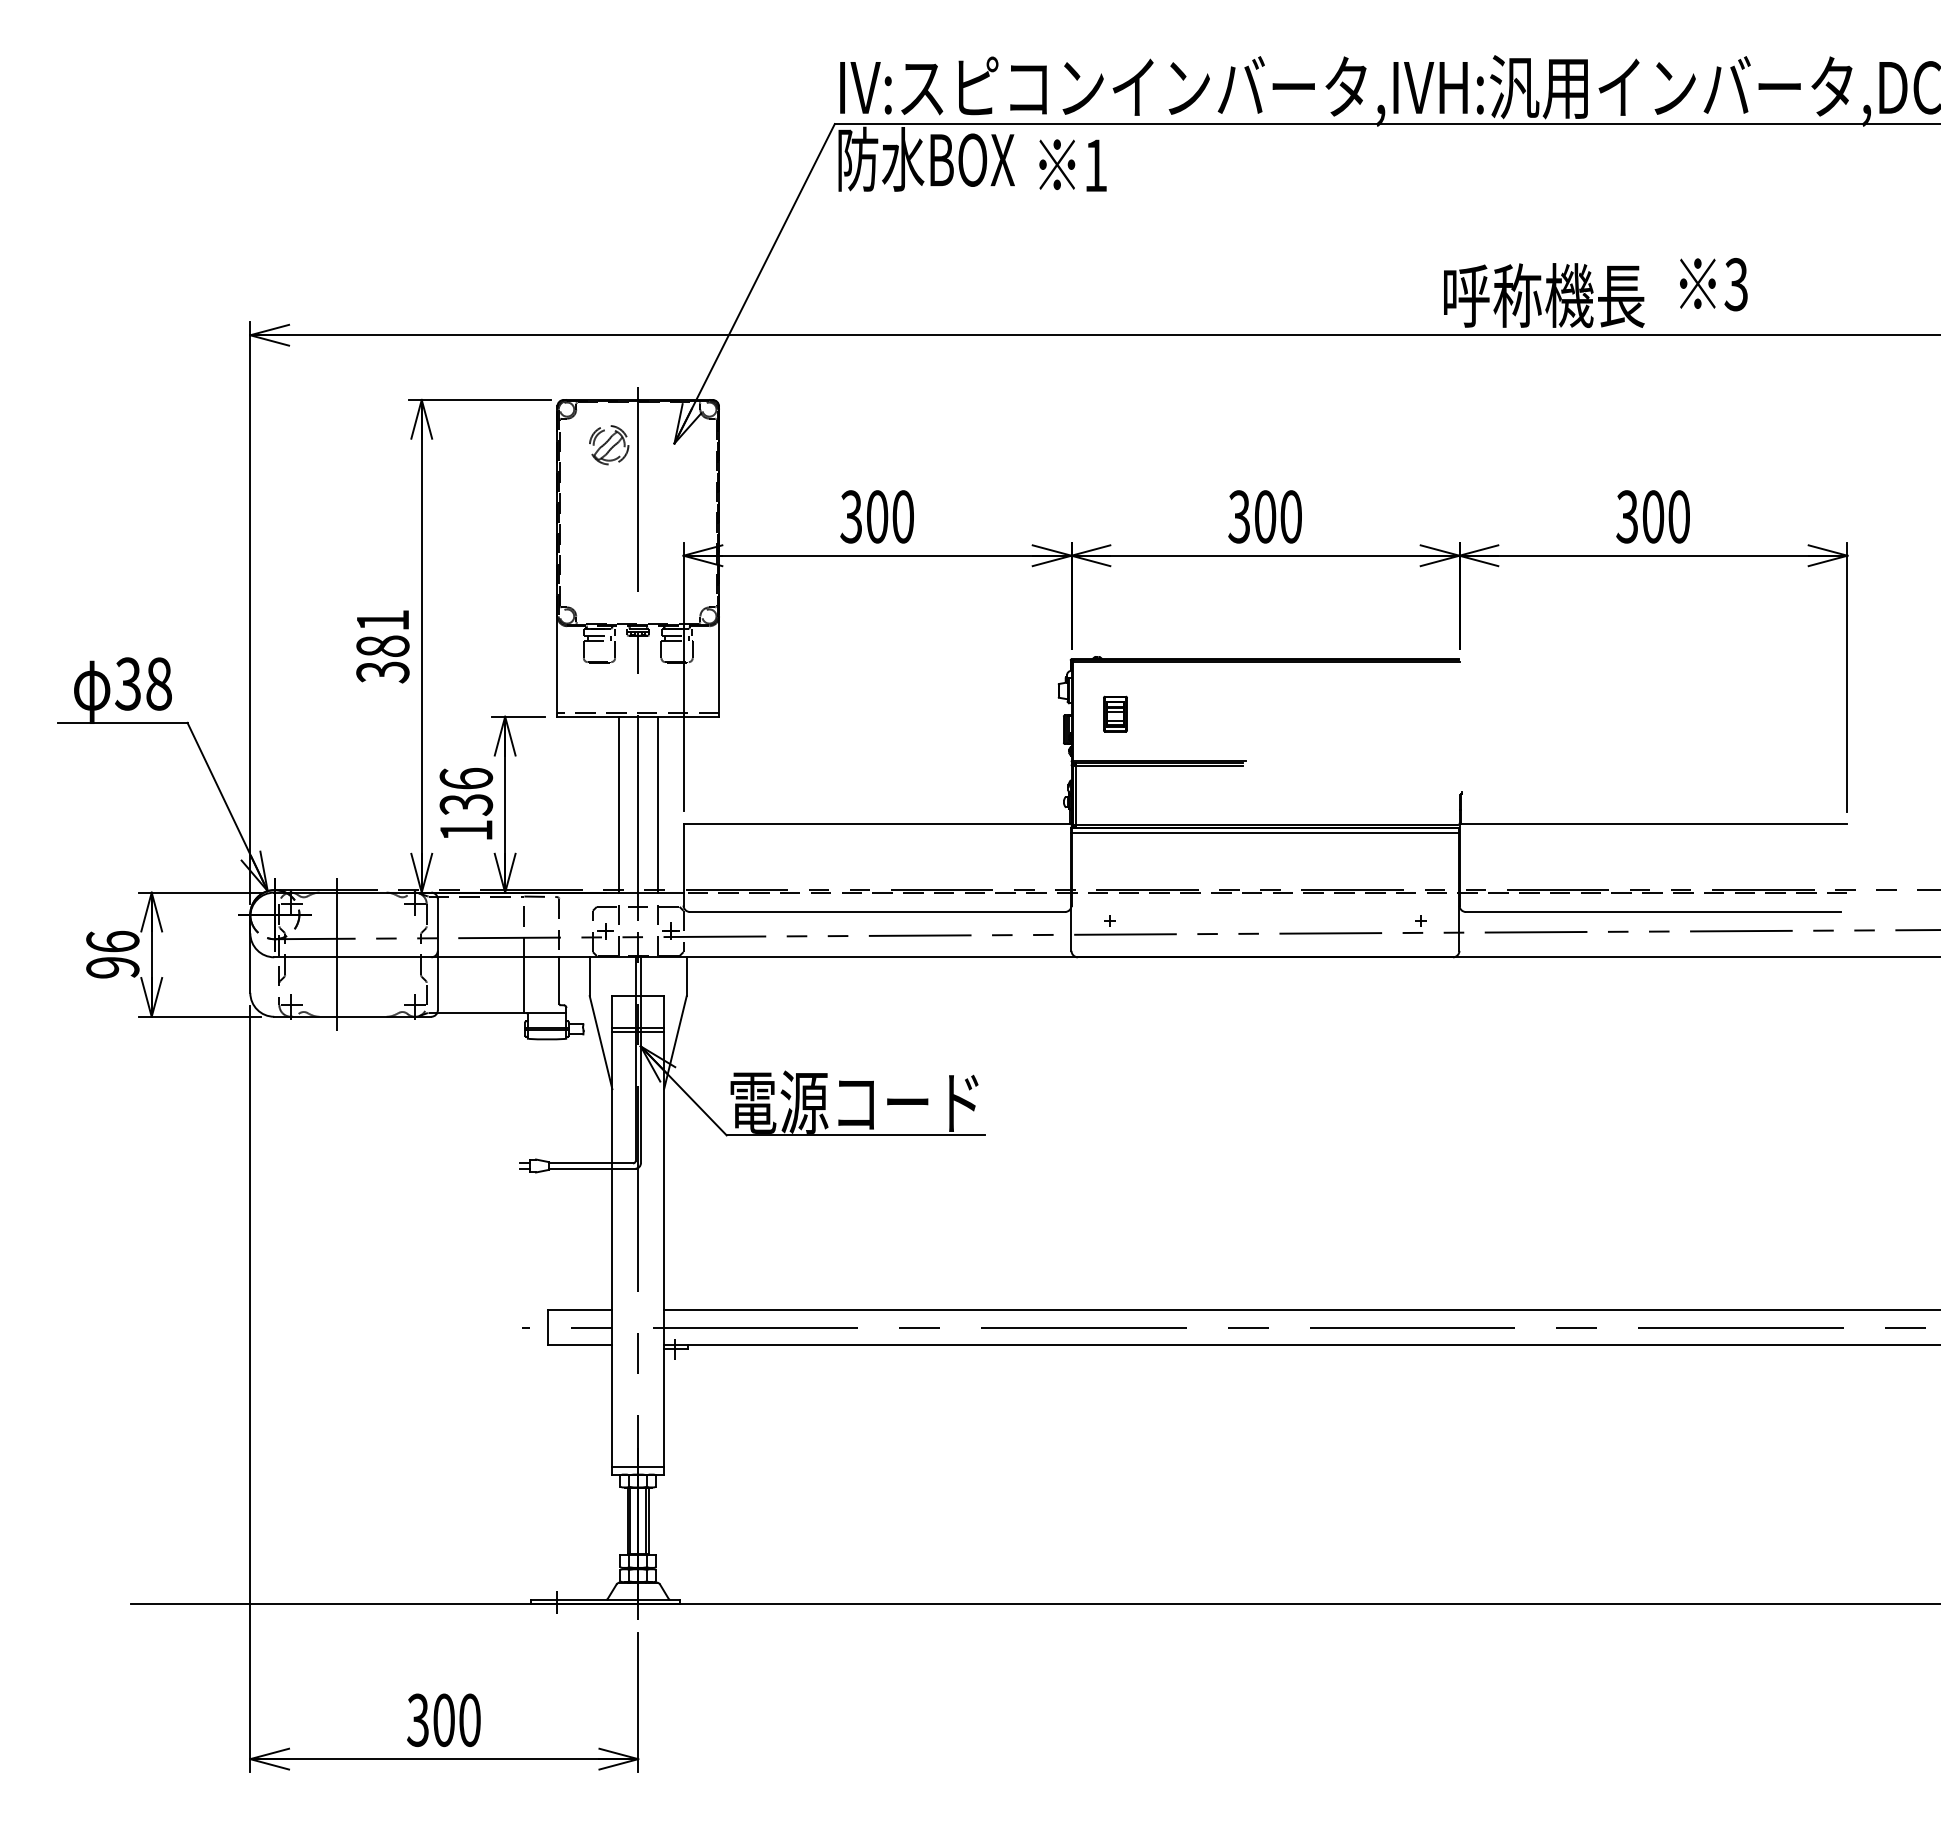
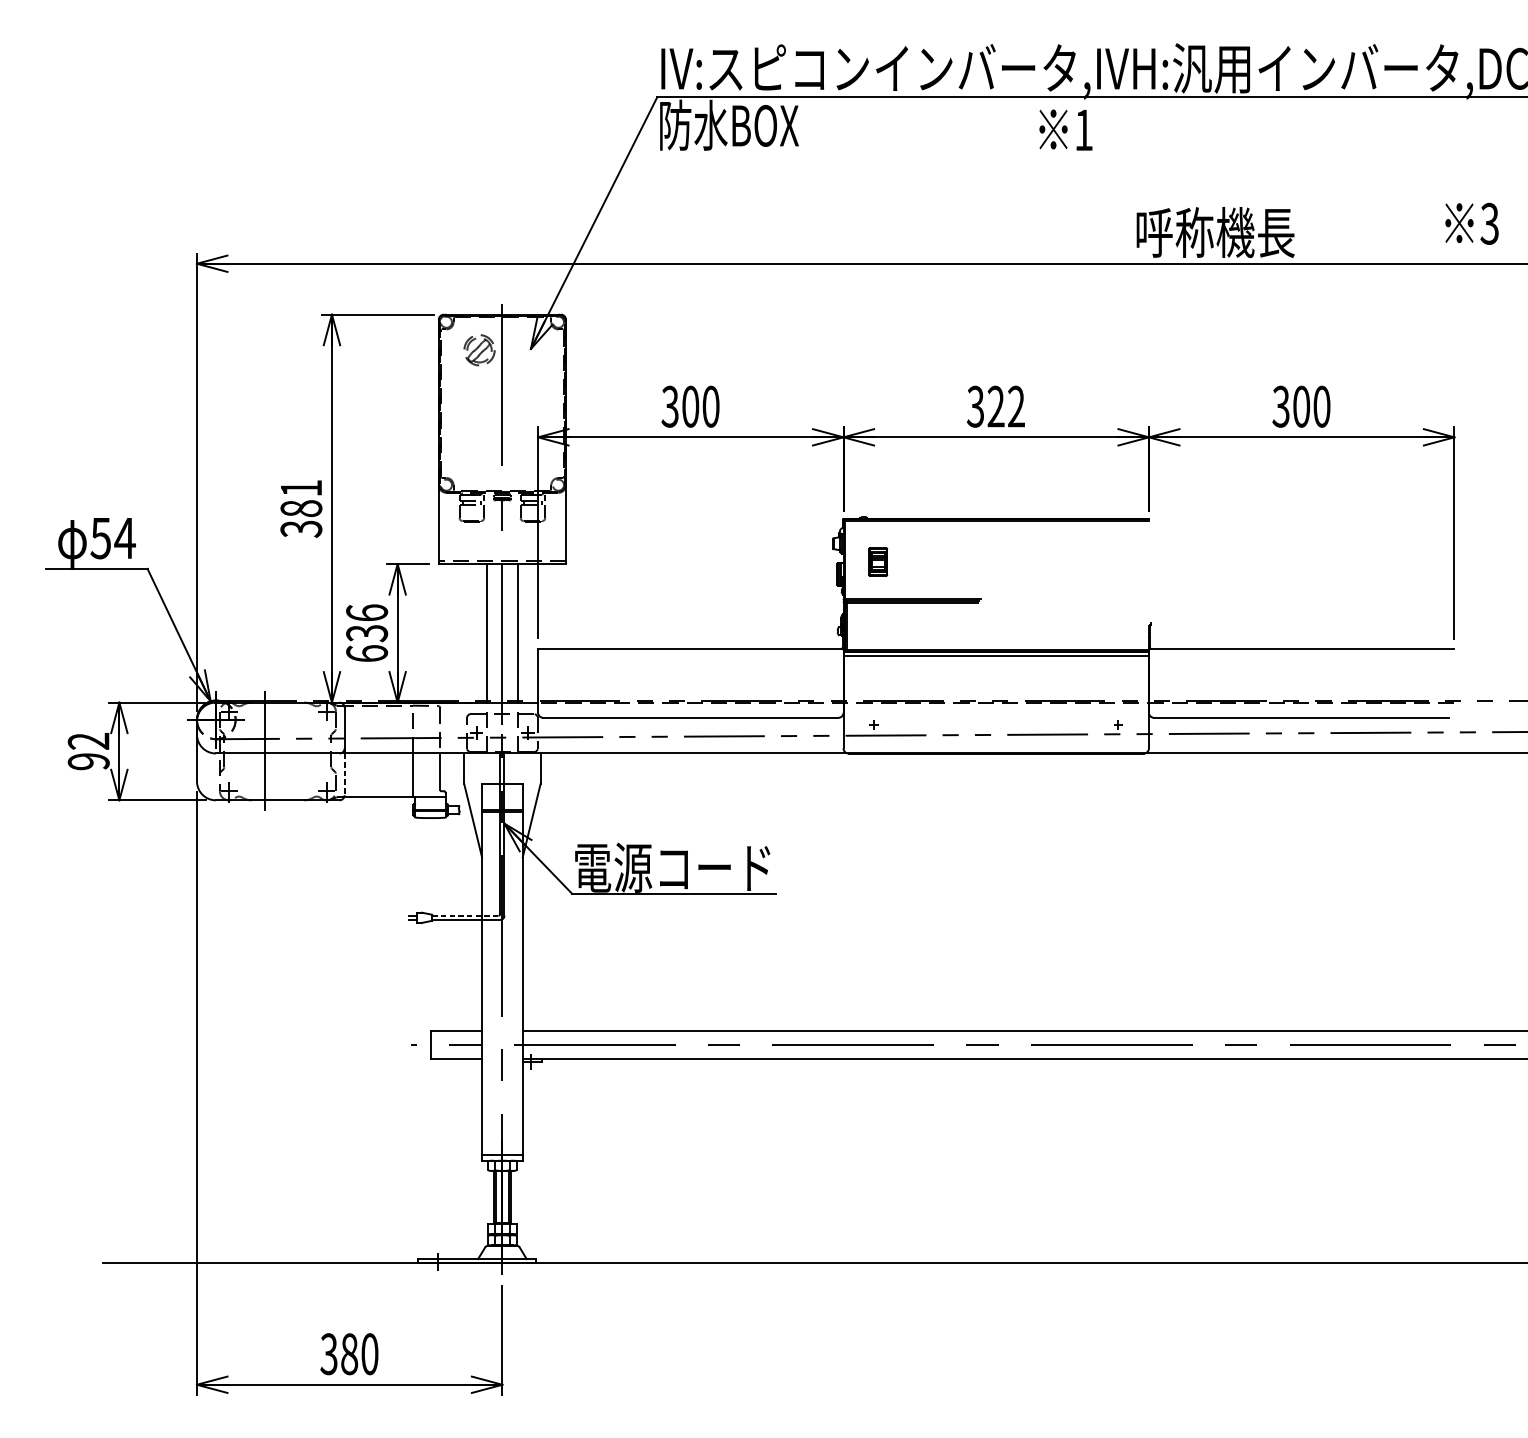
text: (1072, 165) -> (1065, 130), moved
text: (1713, 284) -> (1471, 223), moved
text: (1277, 516) -> (1005, 406), 300 -> 322
text: (143, 683) -> (112, 537), 38 -> 54
text: (466, 829) -> (367, 652), 136 -> 636
text: (112, 941) -> (88, 741), 96 -> 92
line: (437, 983) -> (344, 774), solid -> dashed
line: (590, 1163) -> (464, 915), solid -> dashed
text: (443, 1719) -> (349, 1353), 300 -> 380

